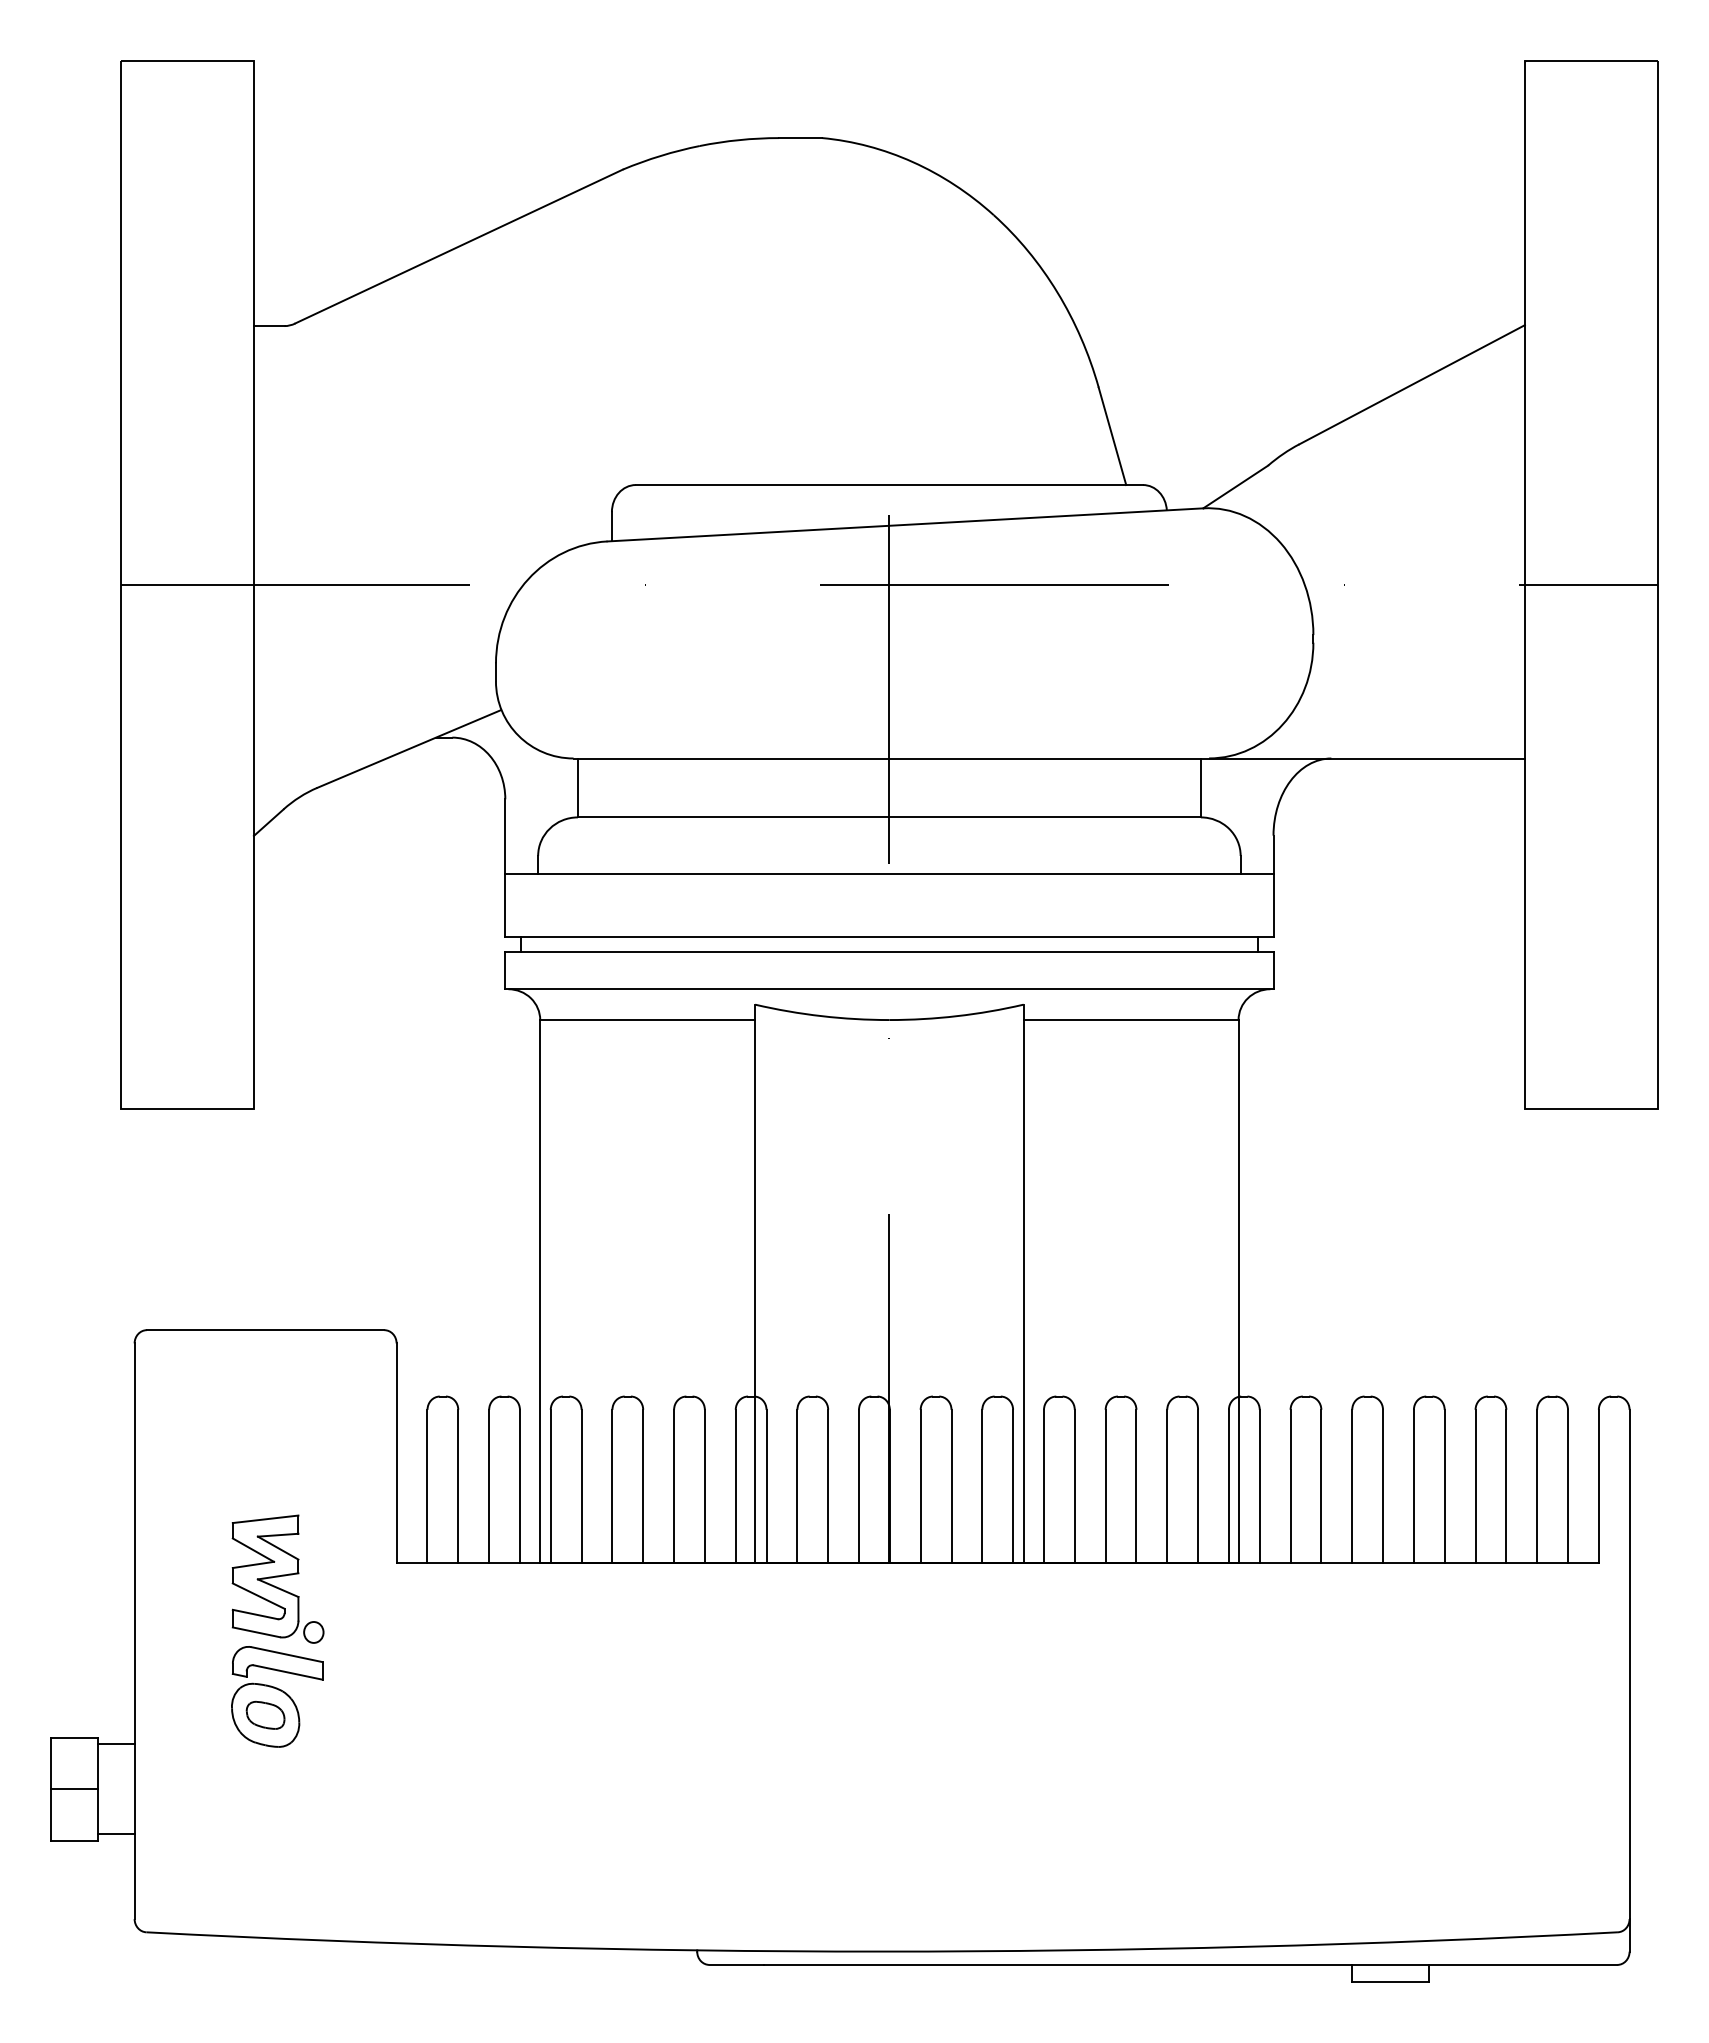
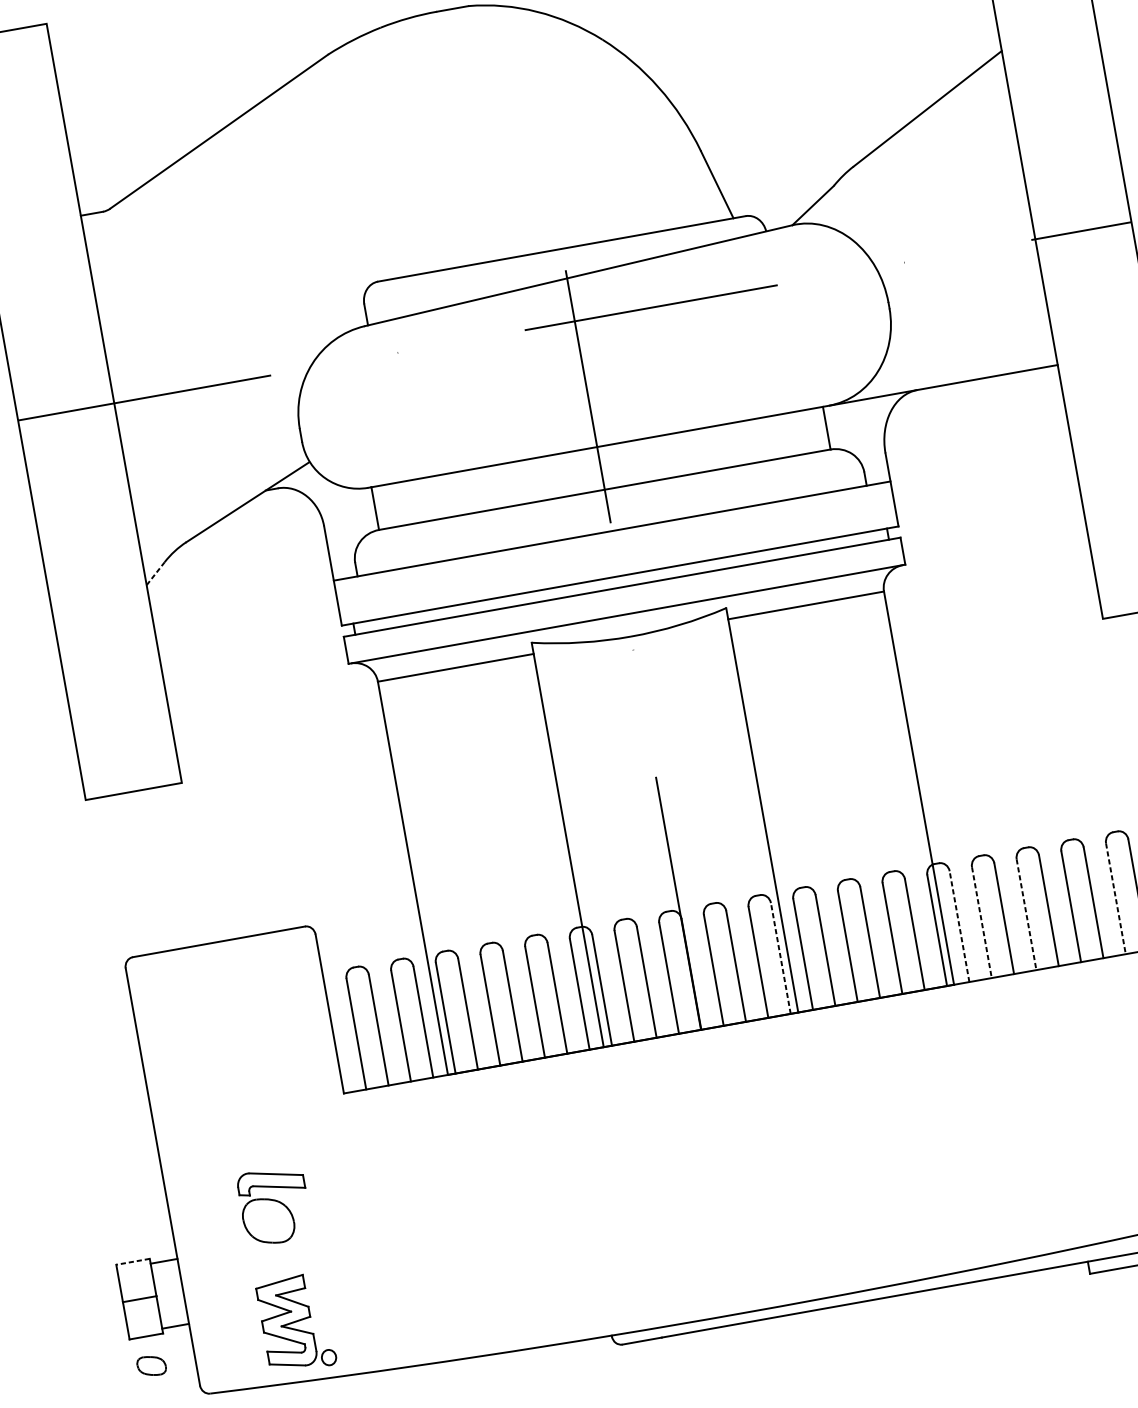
line: (268, 822) -> (155, 573), solid -> dashed
line: (1013, 1485) -> (780, 957), solid -> dashed
line: (1259, 1485) -> (959, 926), solid -> dashed
line: (1290, 1486) -> (981, 922), solid -> dashed
line: (1352, 1486) -> (1026, 914), solid -> dashed
line: (1475, 1486) -> (1115, 898), solid -> dashed
part: (277, 1578) -> (295, 1323), moved
part: (265, 1714) -> (151, 1365), moved
line: (74, 1737) -> (133, 1261), solid -> dashed

